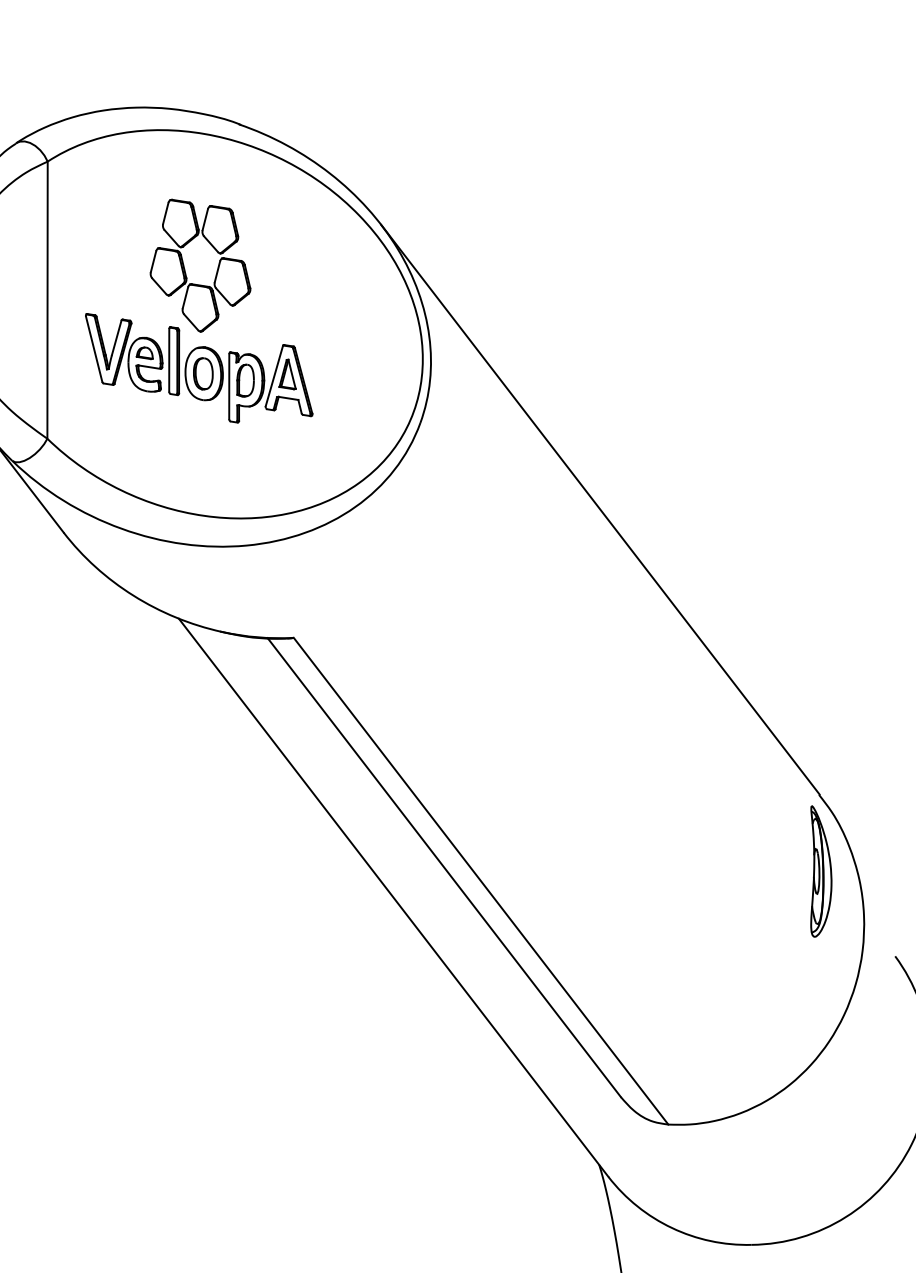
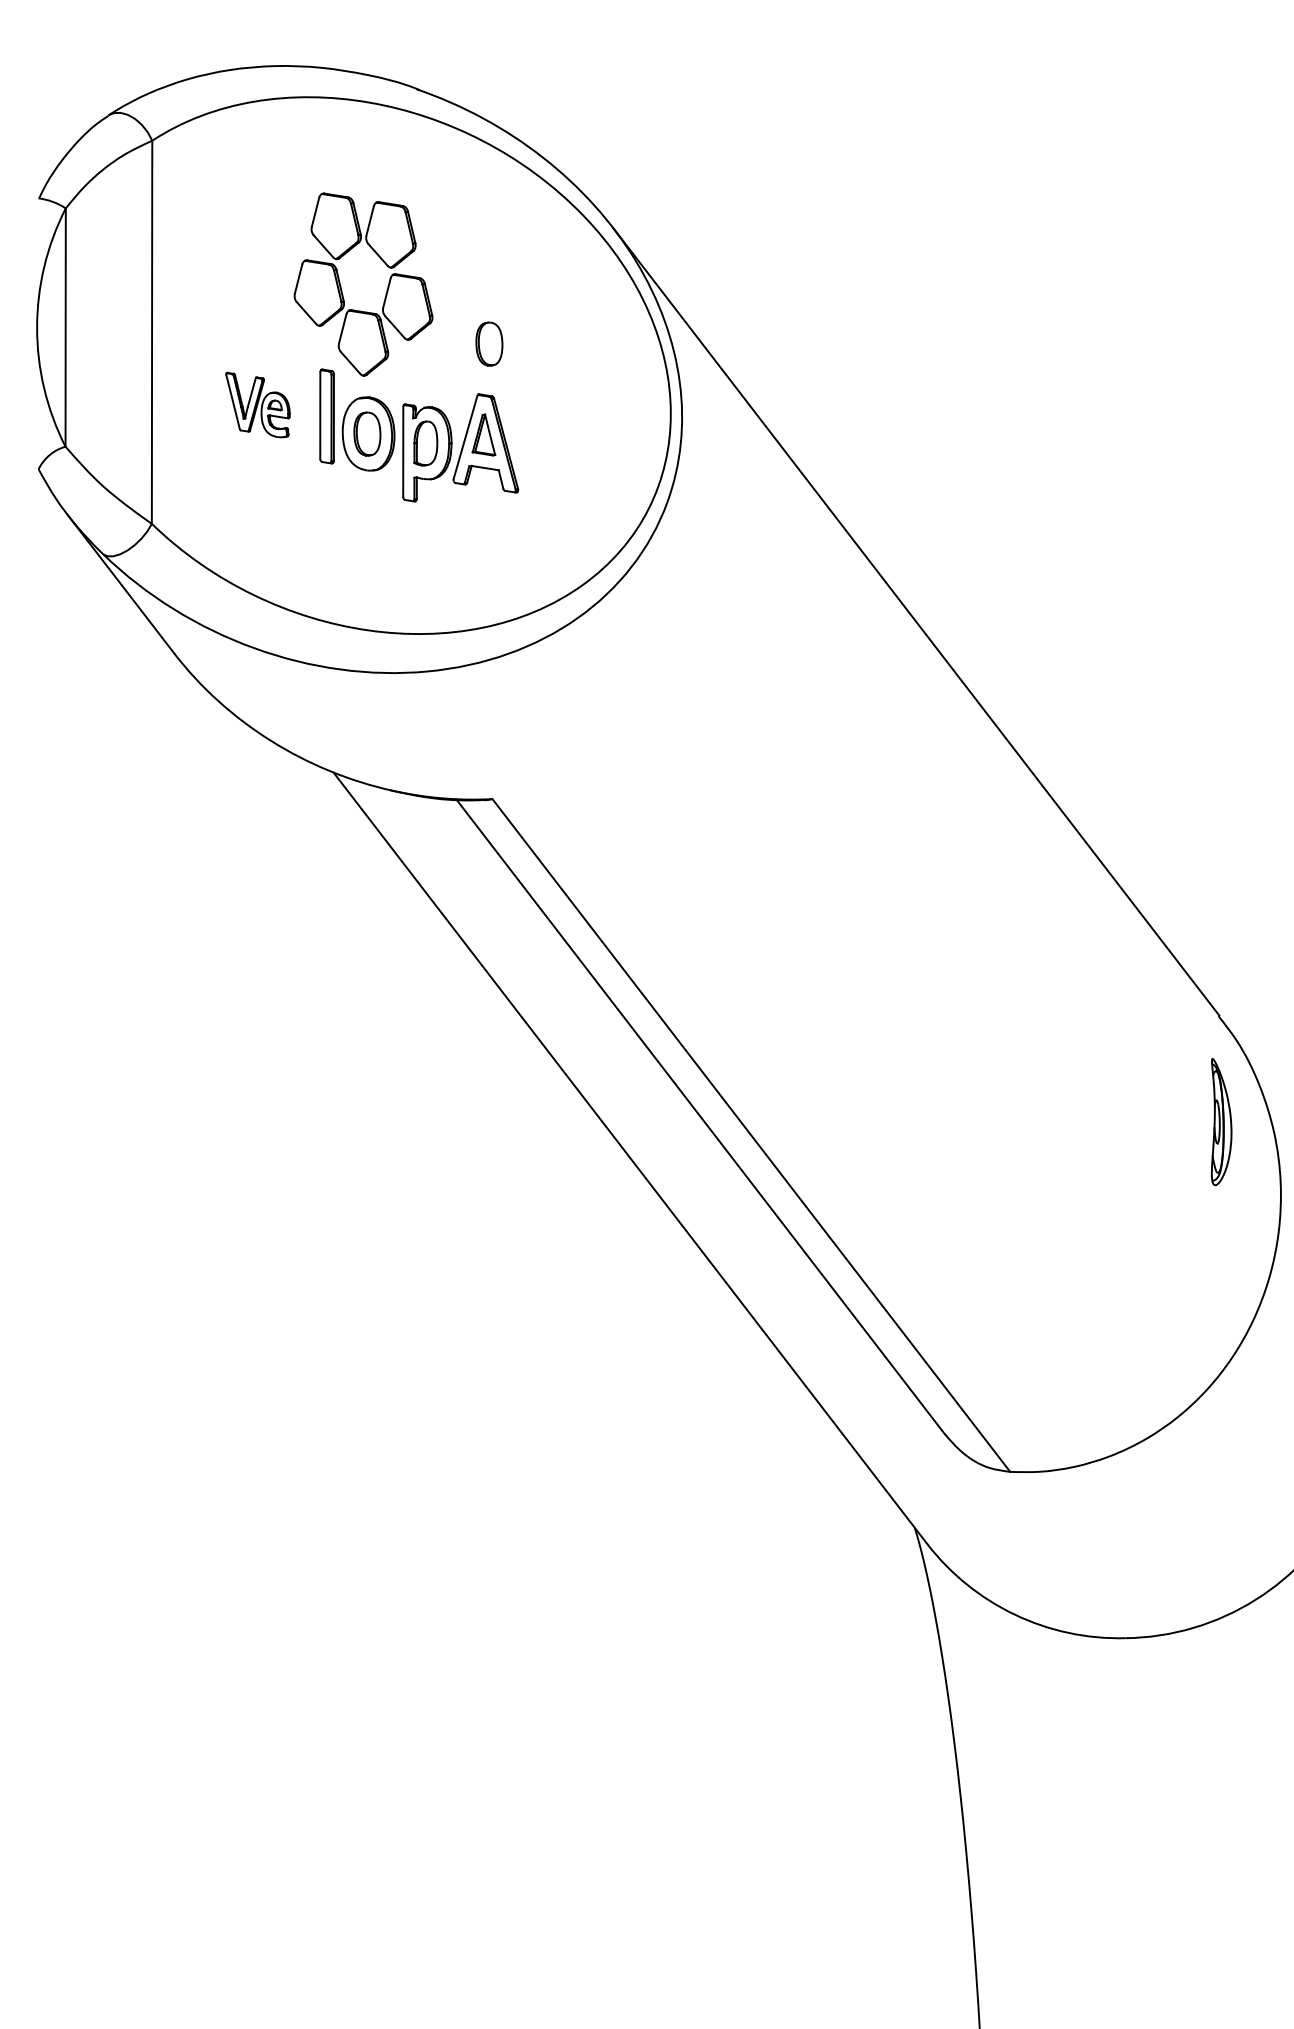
part: (291, 308) -> (489, 343), added
part: (123, 352) -> (257, 404), size x0.6
part: (821, 871) -> (1221, 1121), size x0.7

